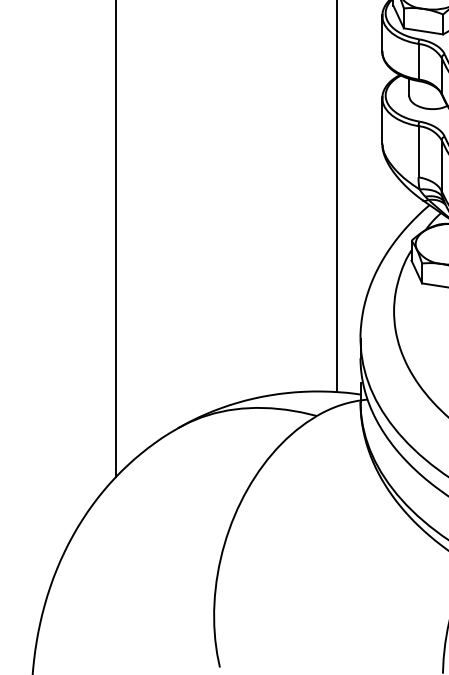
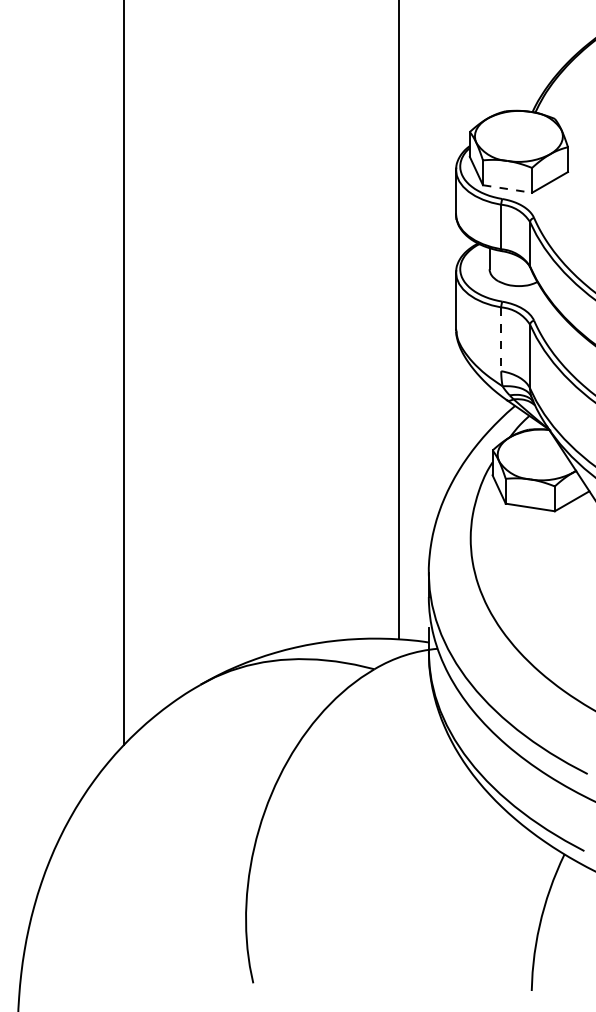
line: (423, 31) -> (507, 189), solid -> dashed
line: (418, 151) -> (501, 339), solid -> dashed

